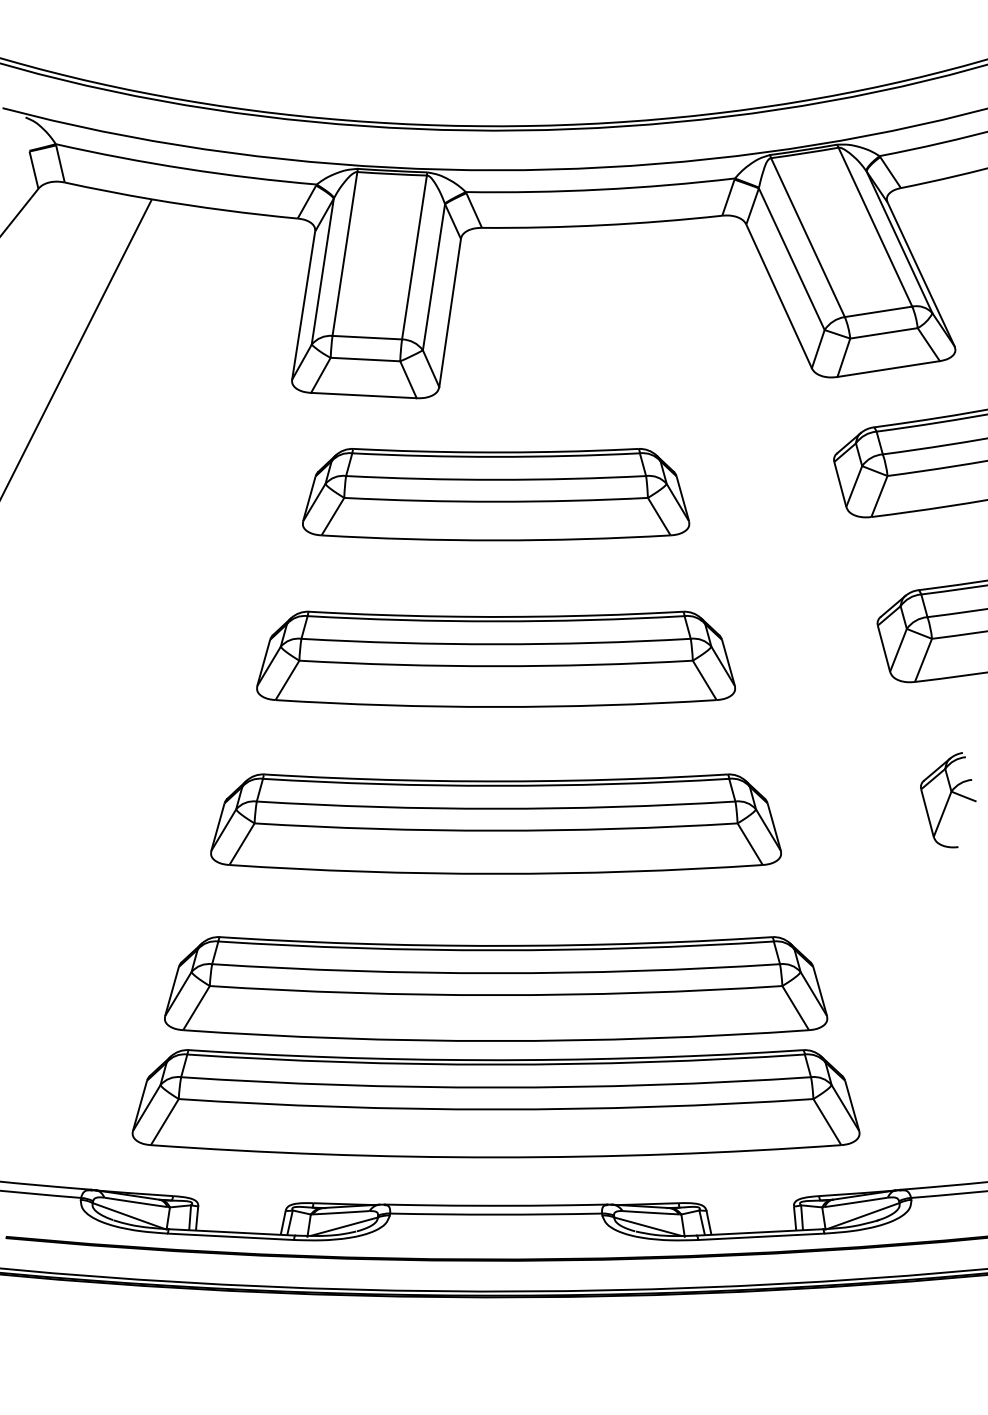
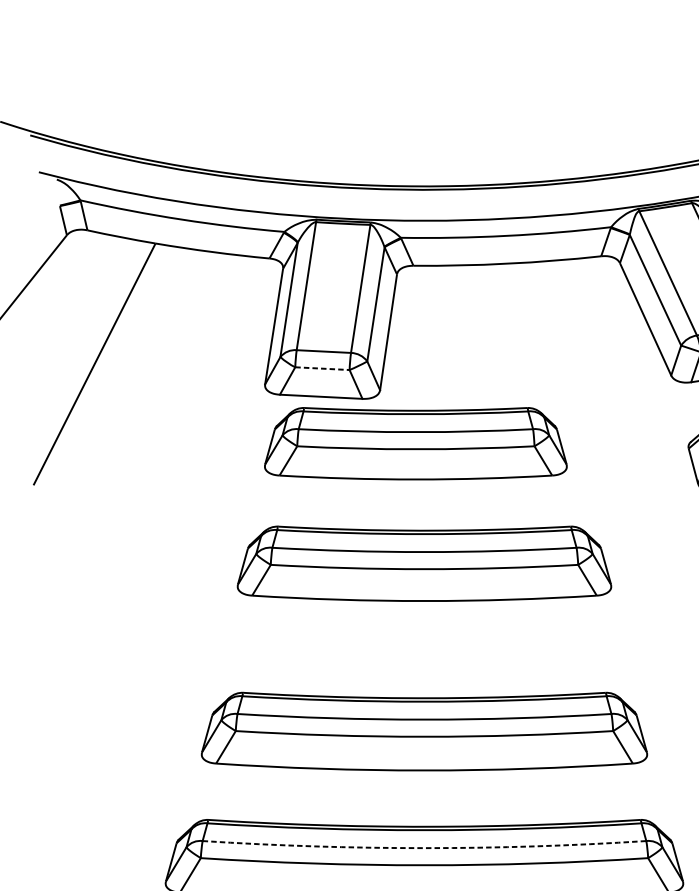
line: (365, 359) -> (322, 368), solid -> dashed
part: (496, 494) -> (416, 443), moved
part: (495, 658) -> (424, 563), moved
arc: (496, 973) -> (424, 848), solid -> dashed

